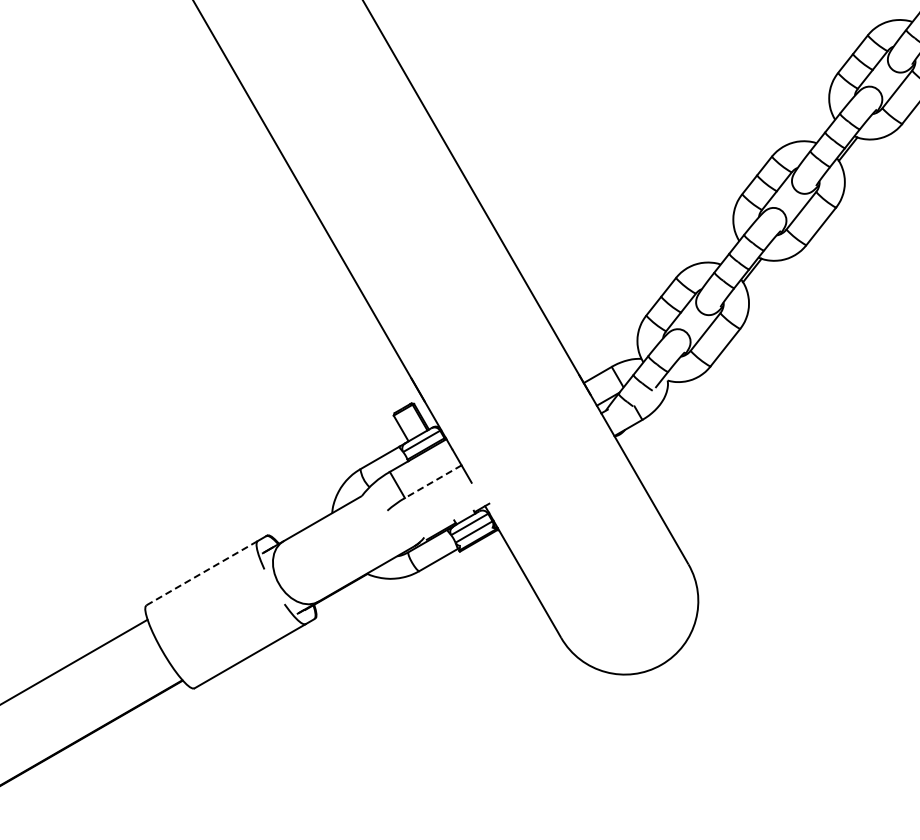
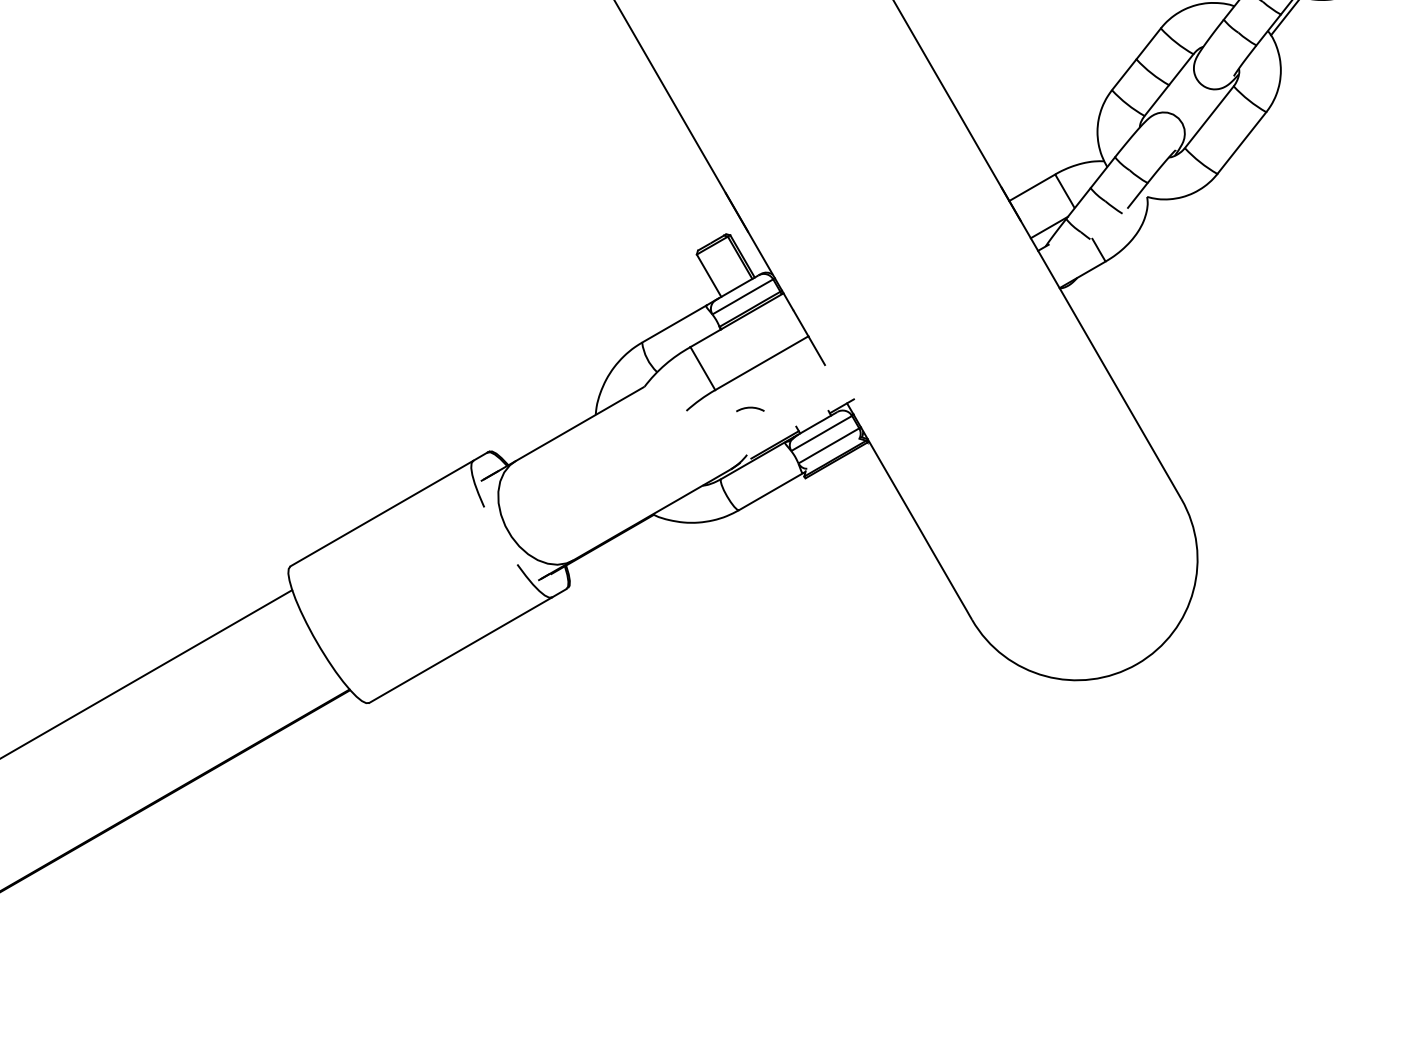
line: (433, 481) -> (762, 362), dashed -> solid
arc: (426, 509) -> (750, 408), added
line: (202, 572) -> (382, 512), dashed -> solid

